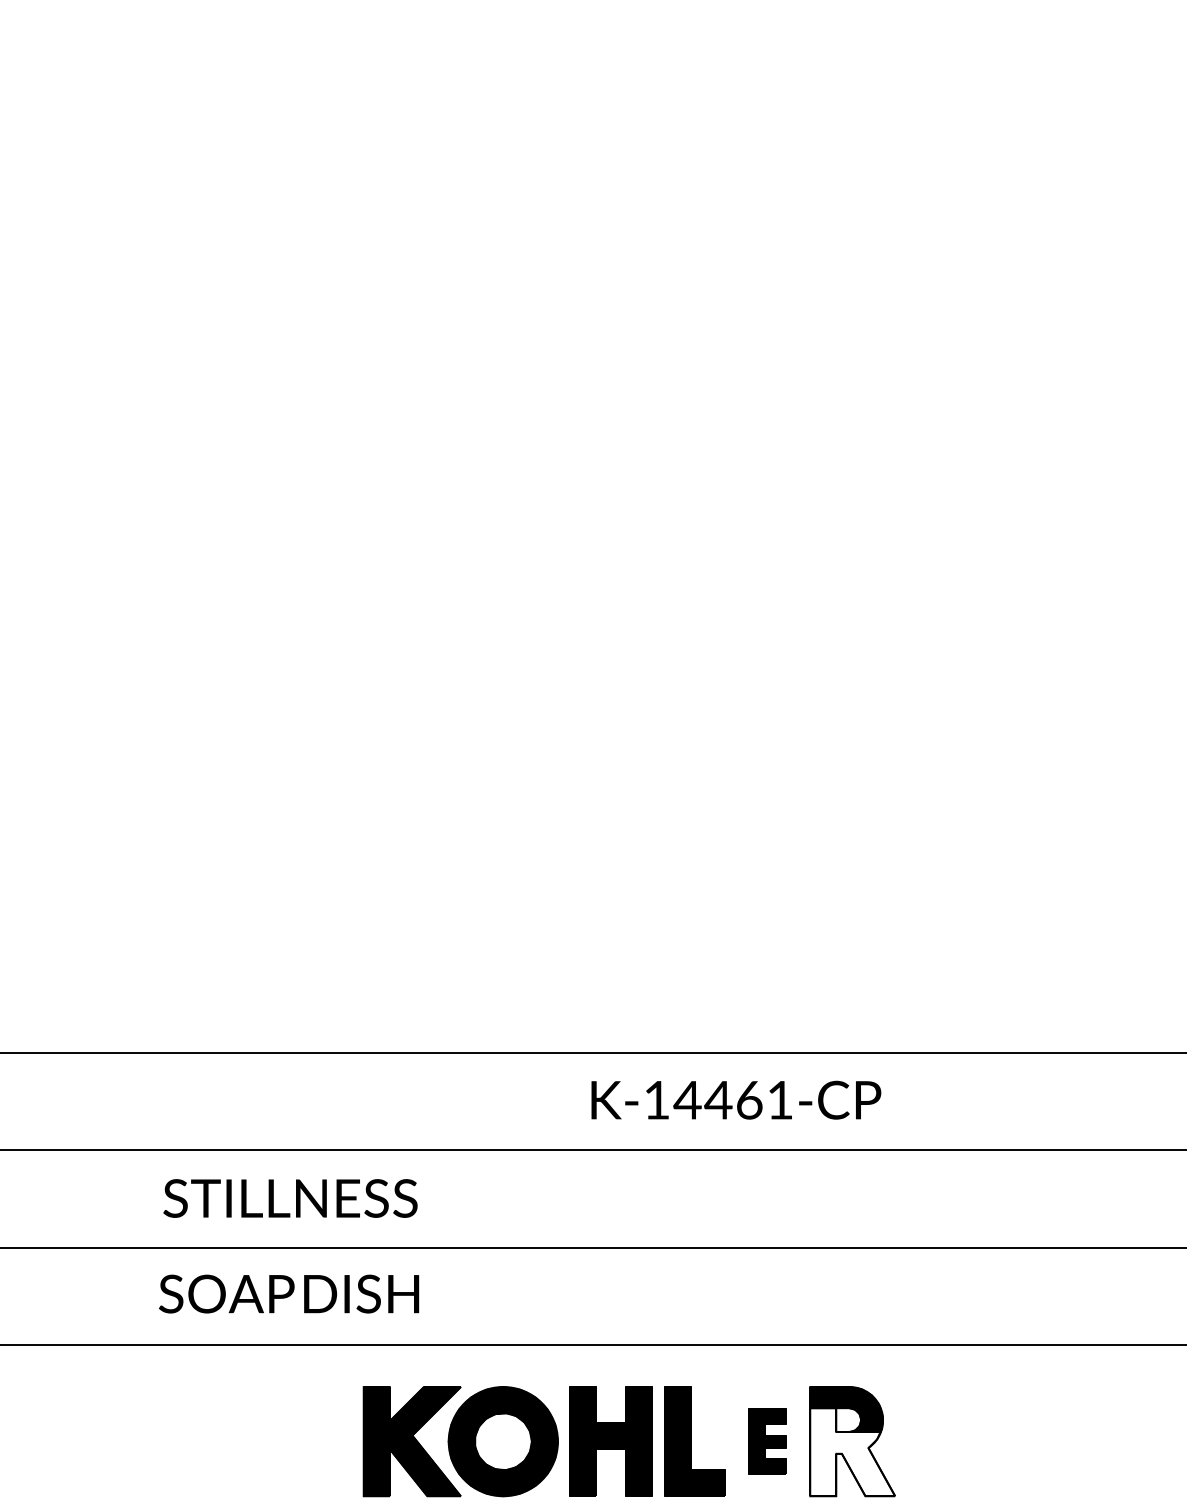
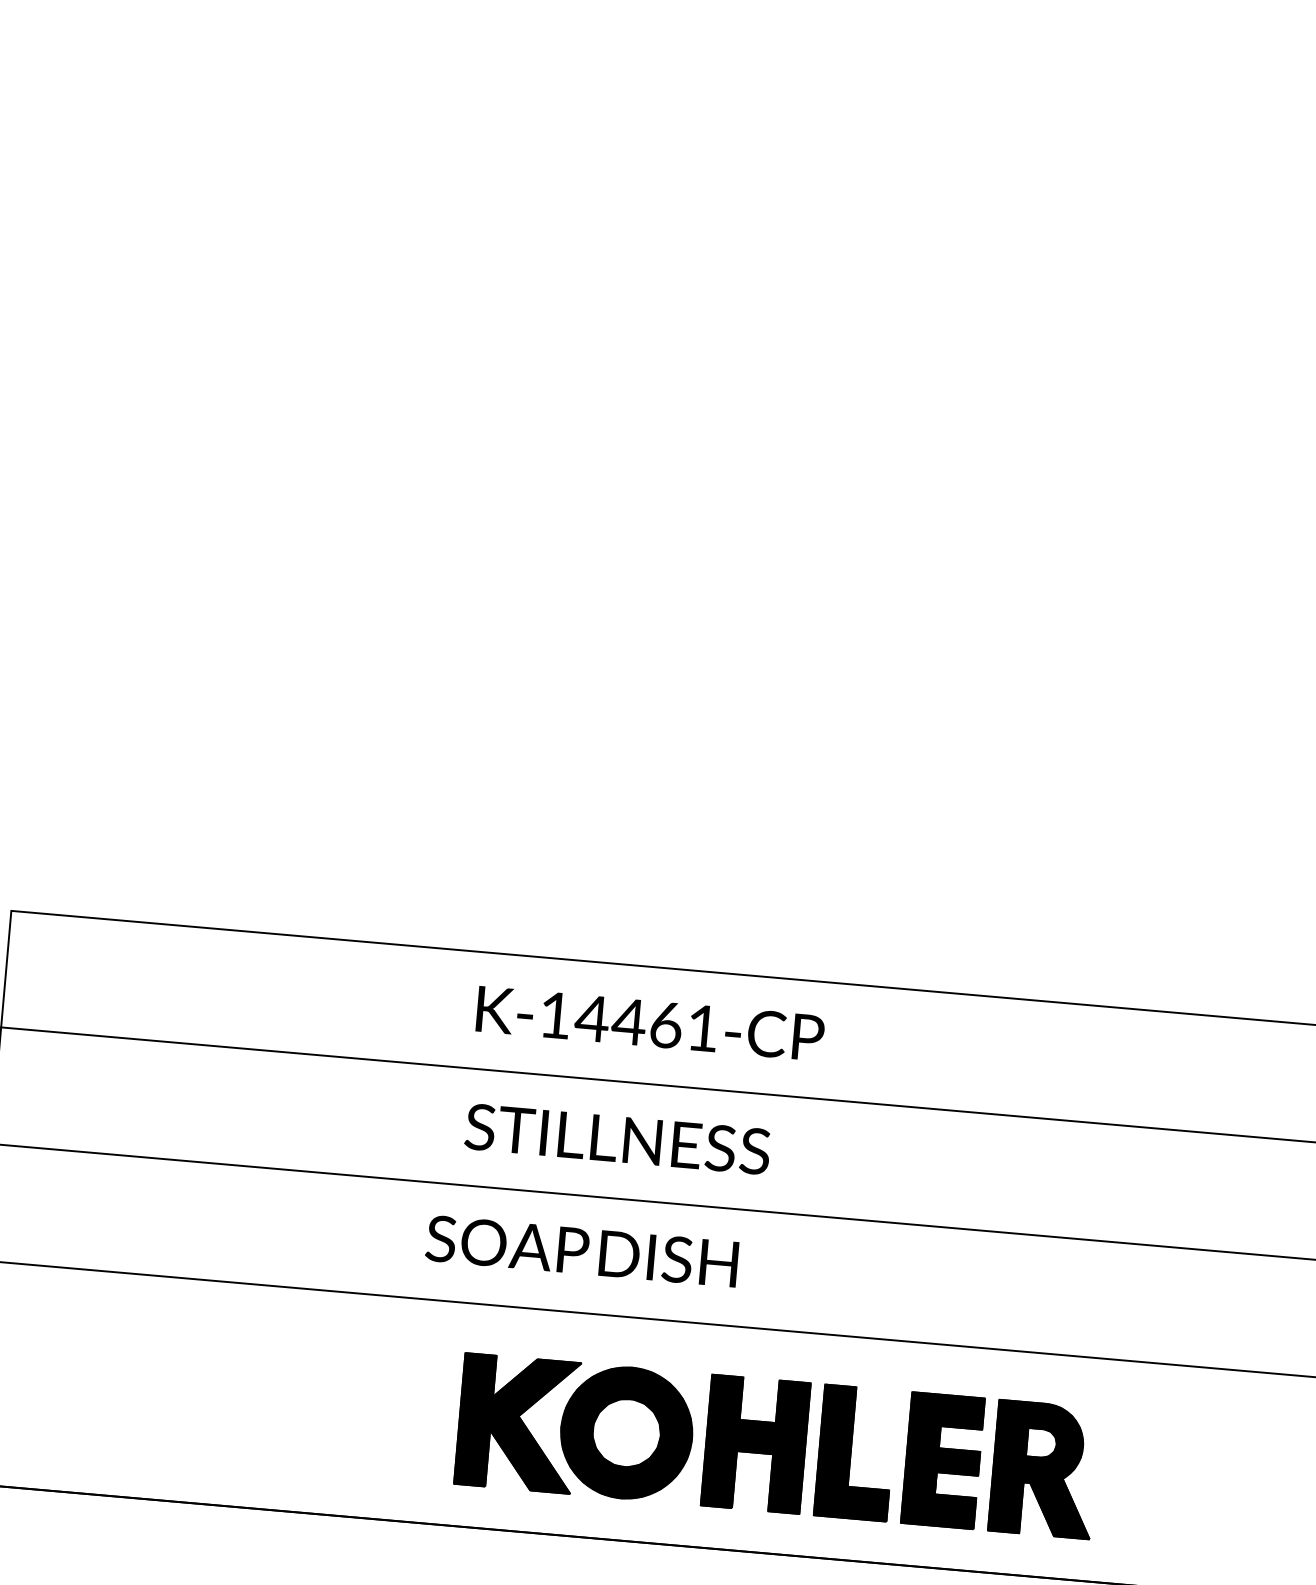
text: (736, 1099) -> (650, 1022), moved
text: (290, 1198) -> (617, 1139), moved
text: (289, 1293) -> (582, 1250), moved
part: (767, 1441) -> (942, 1460), size x1.67
fill: (852, 1452) -> (1043, 1482), added

